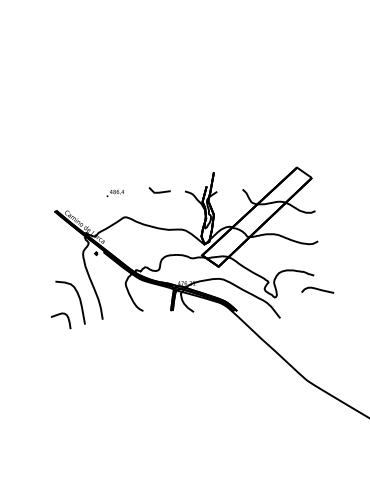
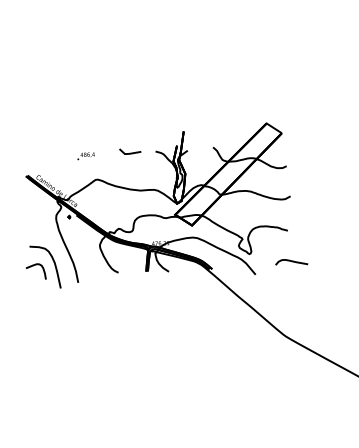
curve: (317, 289) -> (291, 261), moved
curve: (59, 315) -> (34, 266), moved

